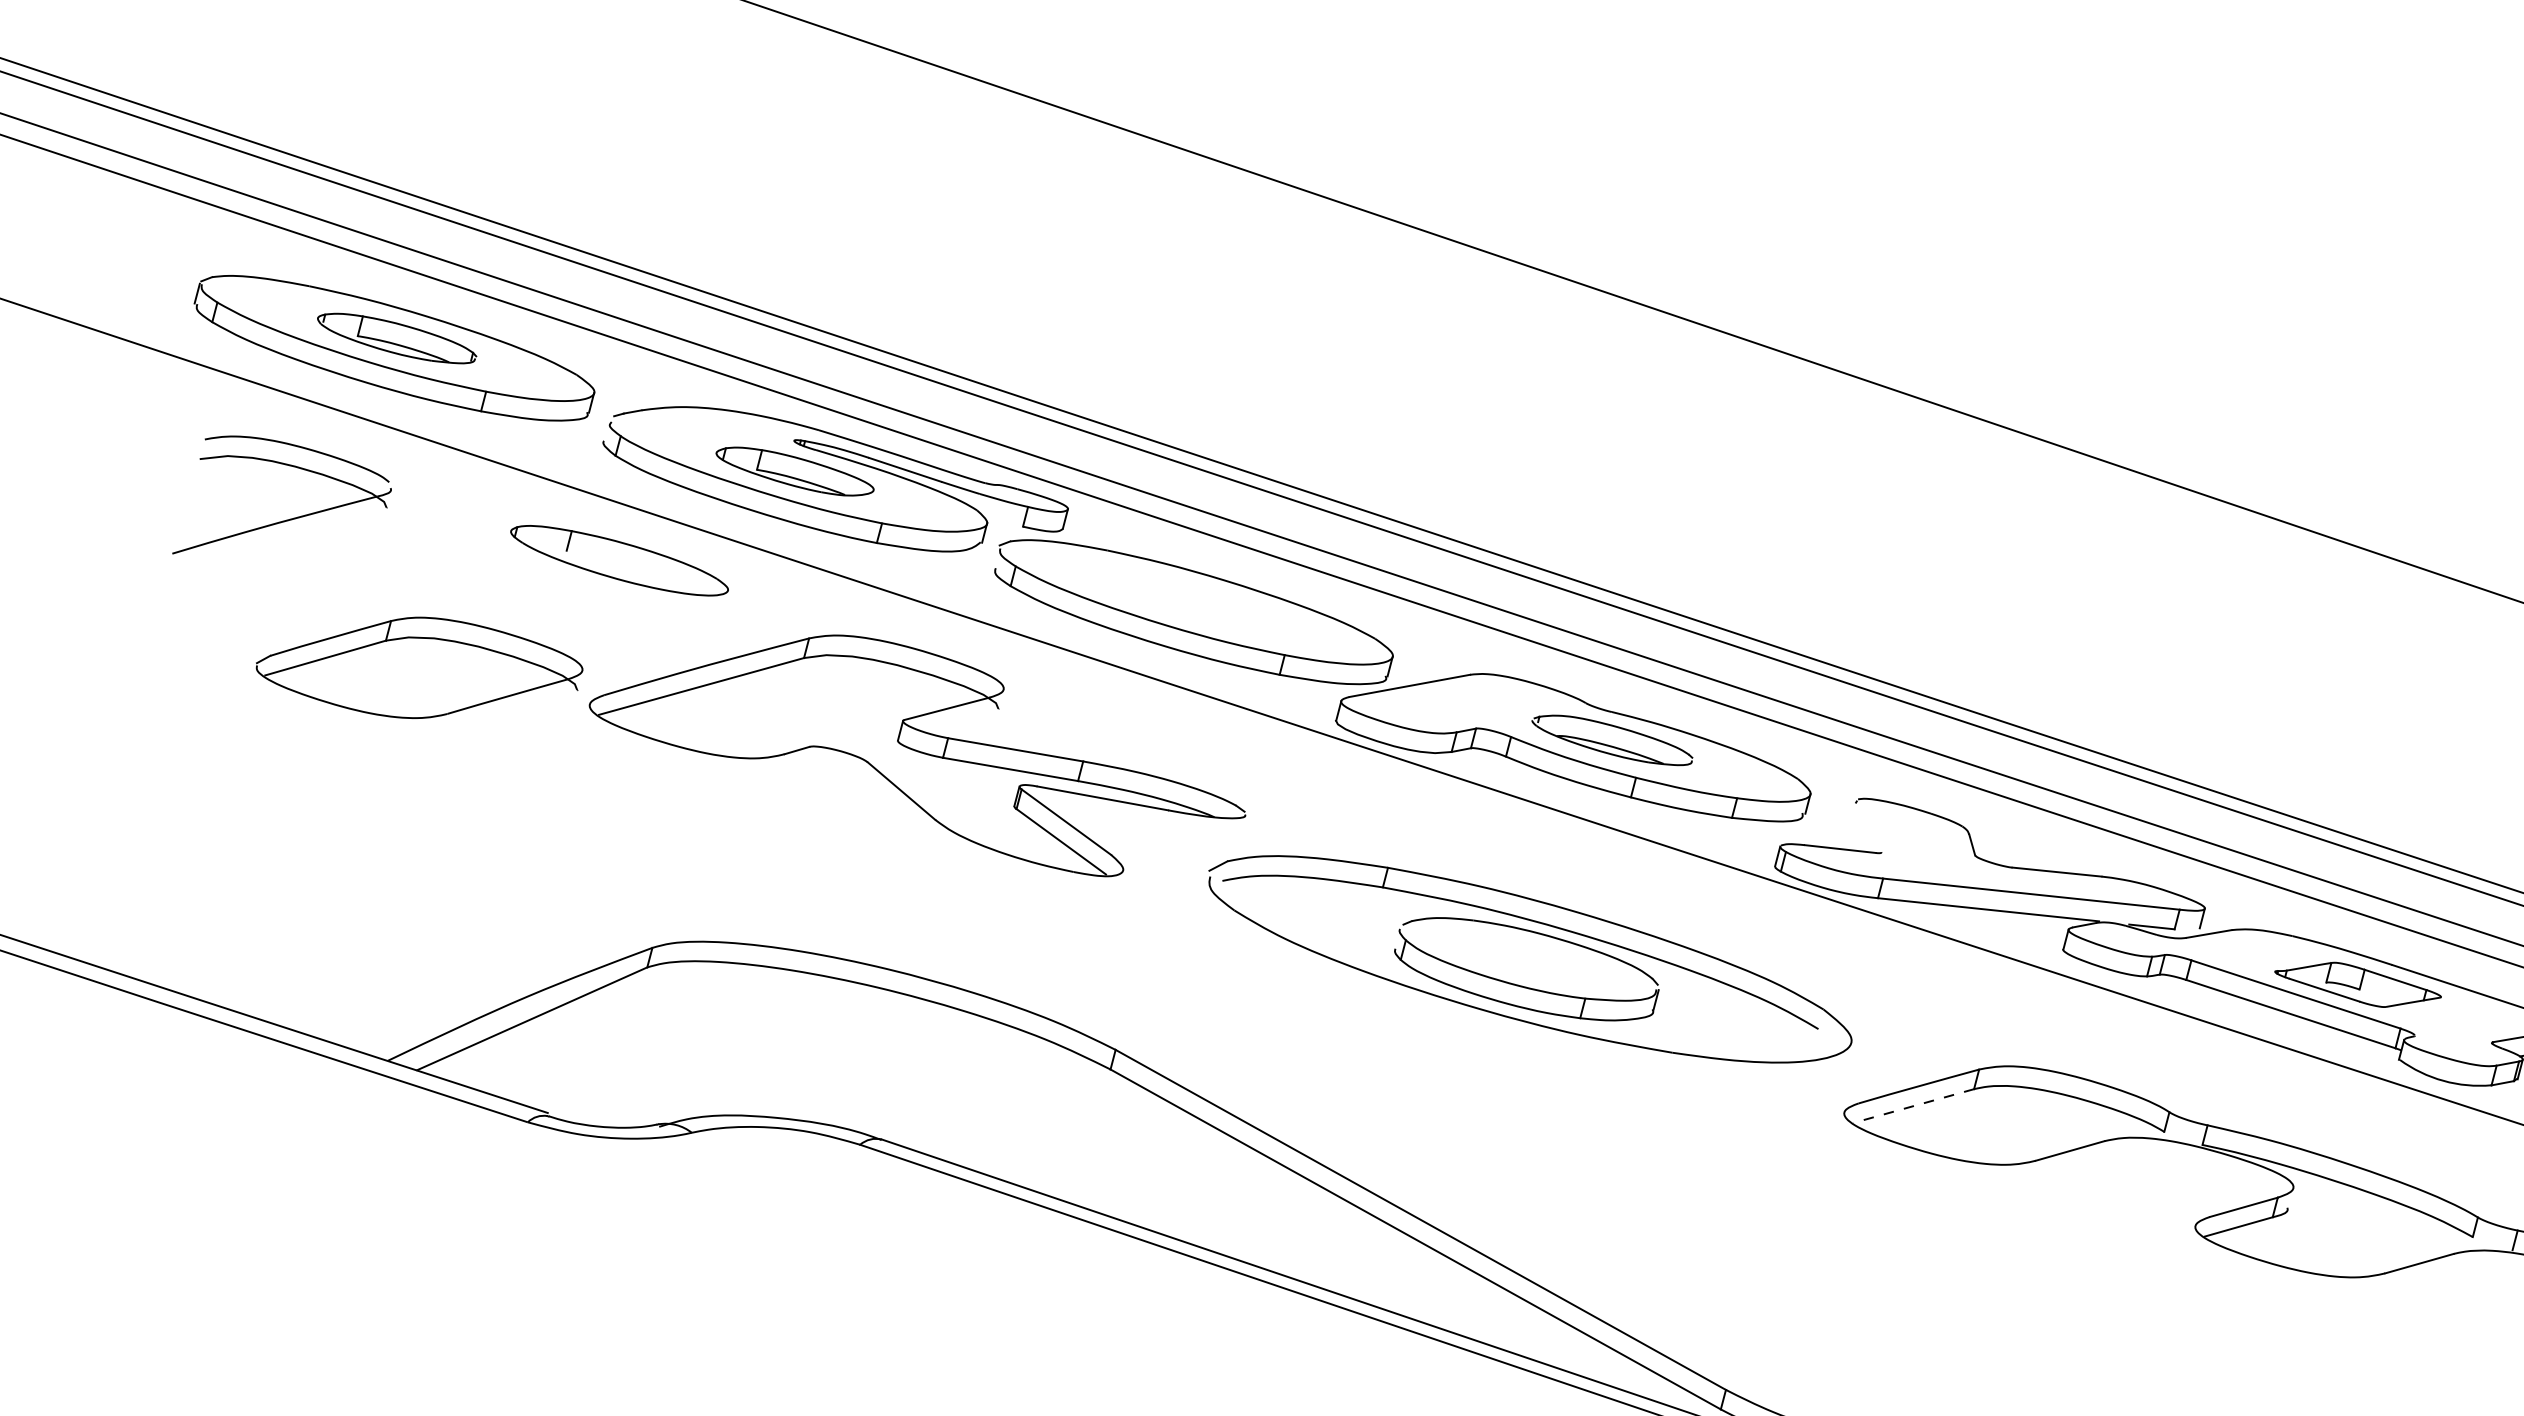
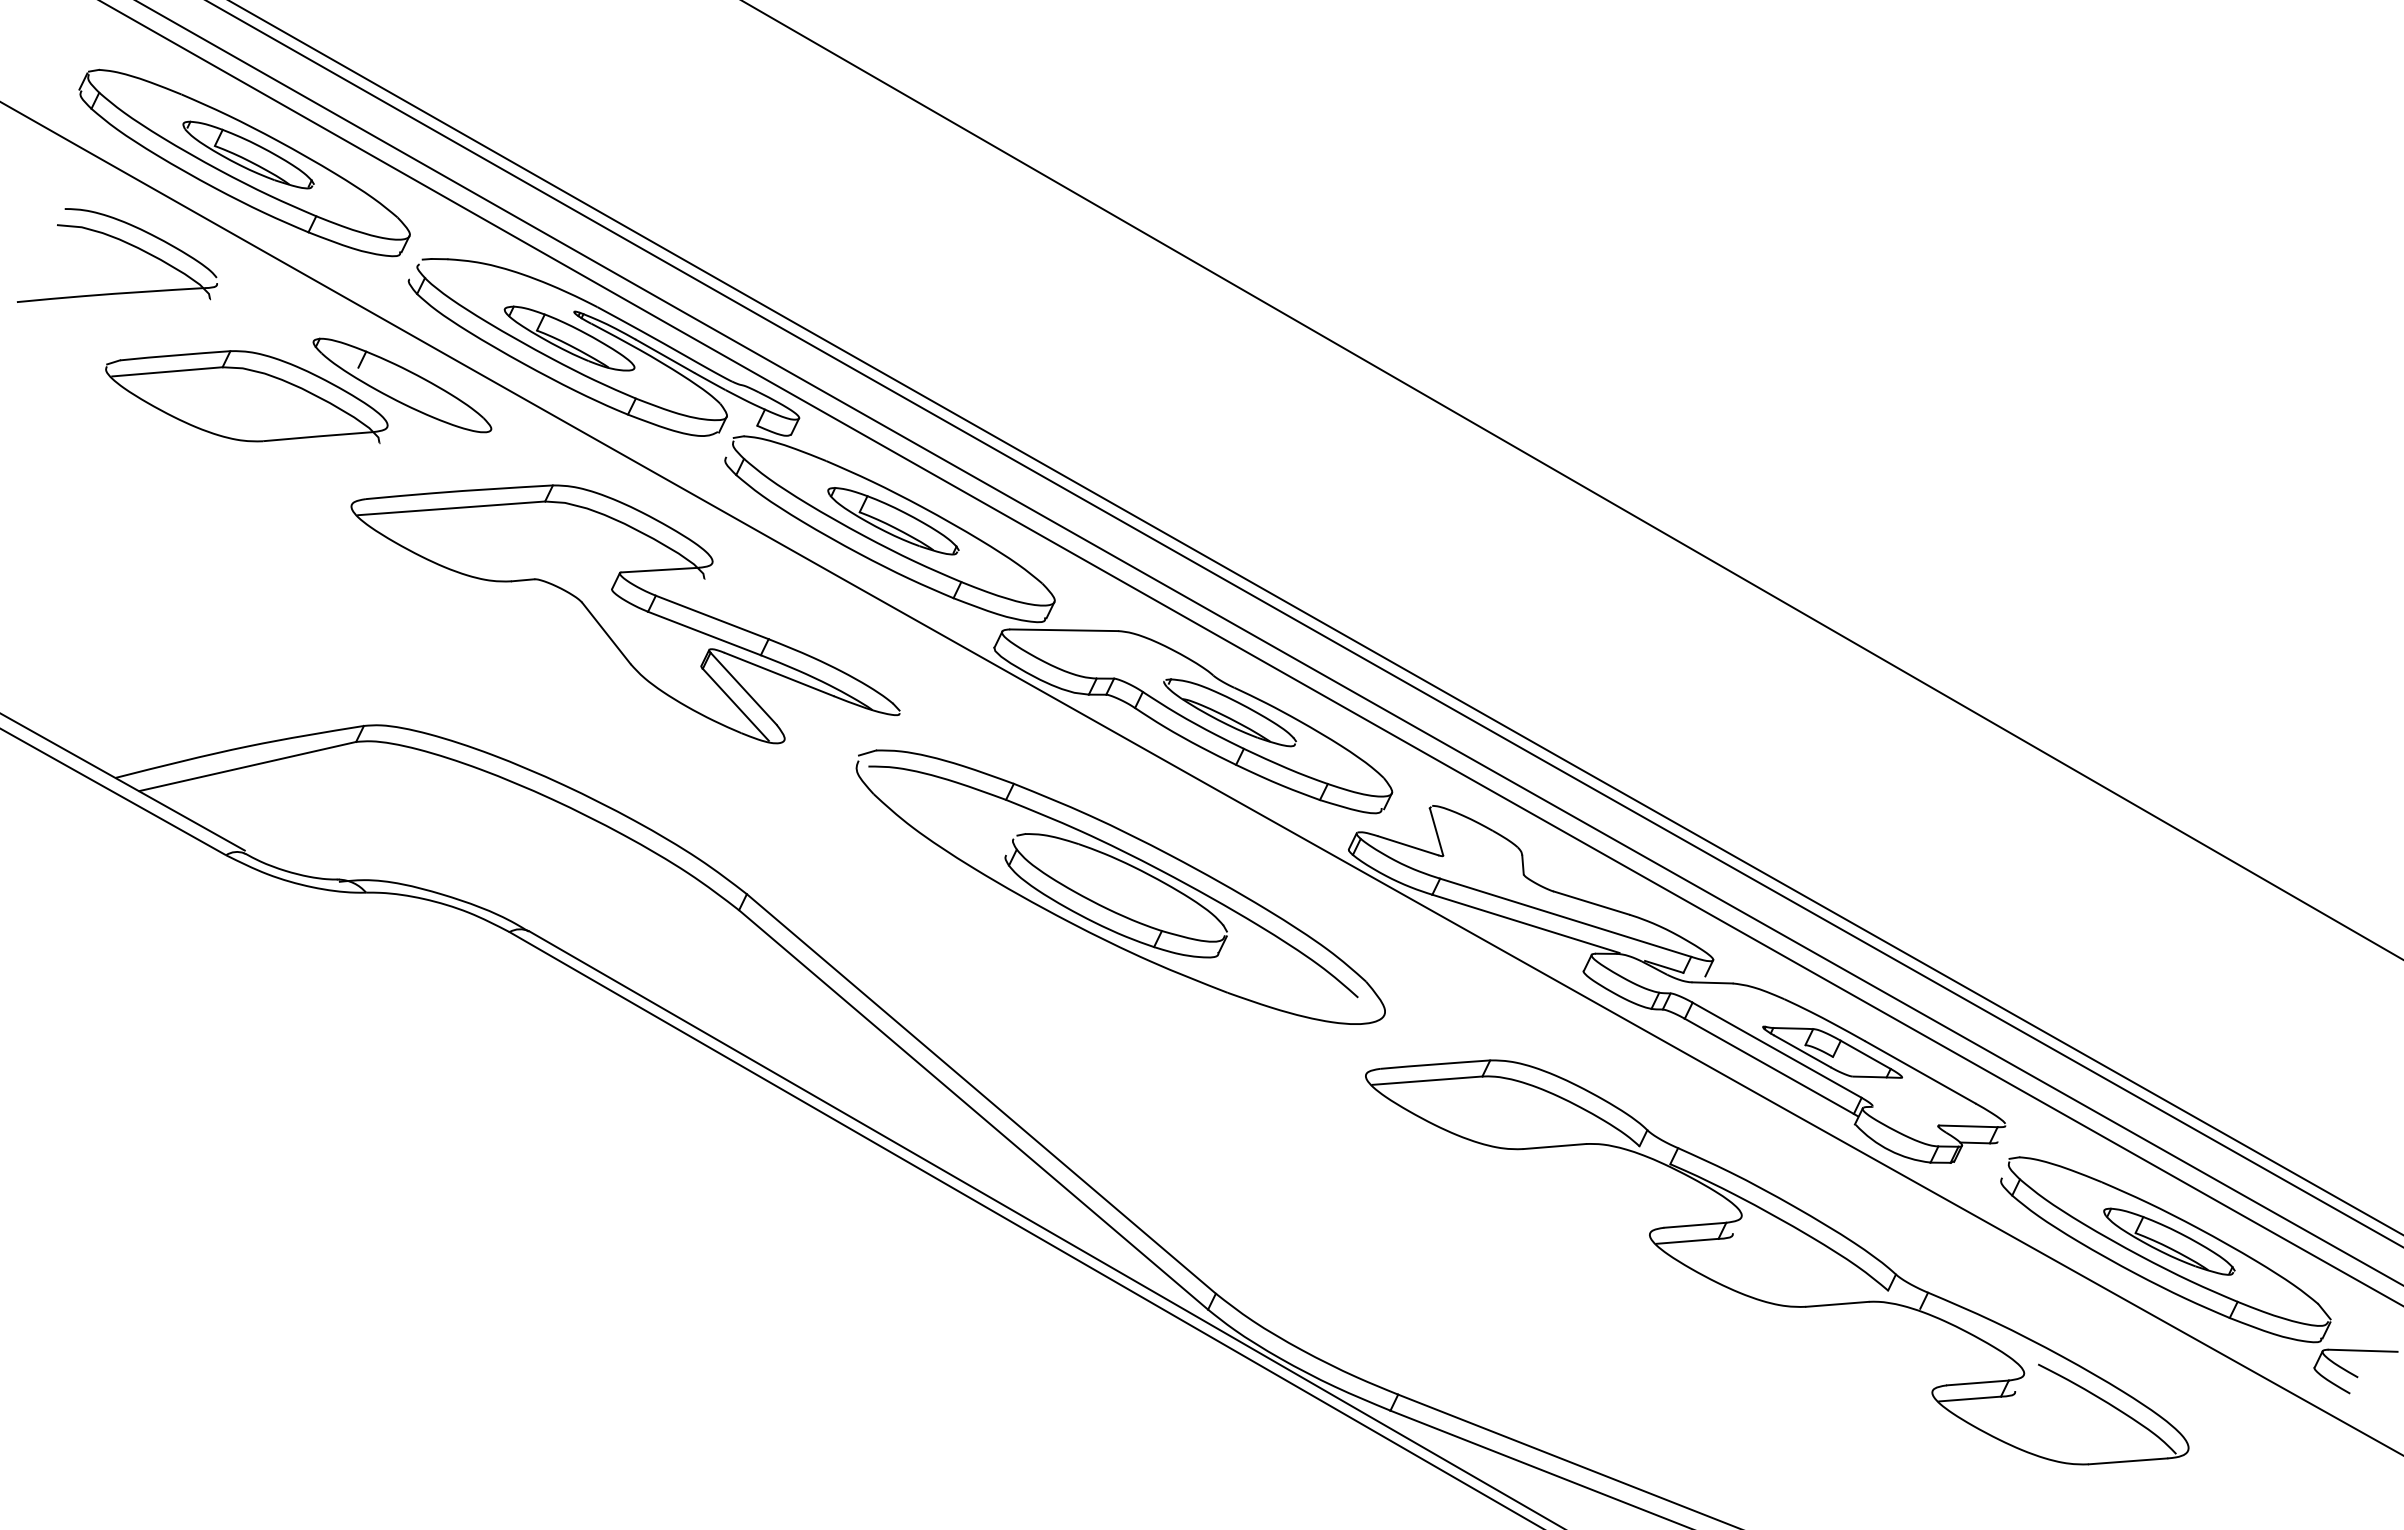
part: (1195, 602) -> (893, 521), added
part: (419, 667) -> (246, 396), moved
line: (1868, 826) -> (1436, 831), added
line: (1912, 1106) -> (1426, 1080), dashed -> solid

